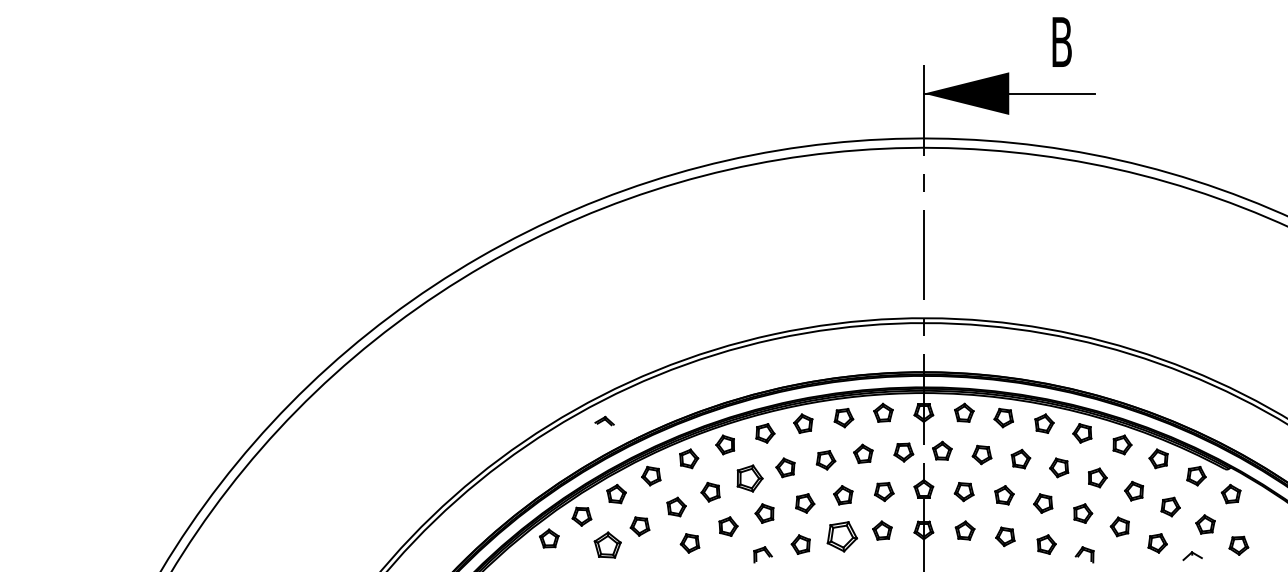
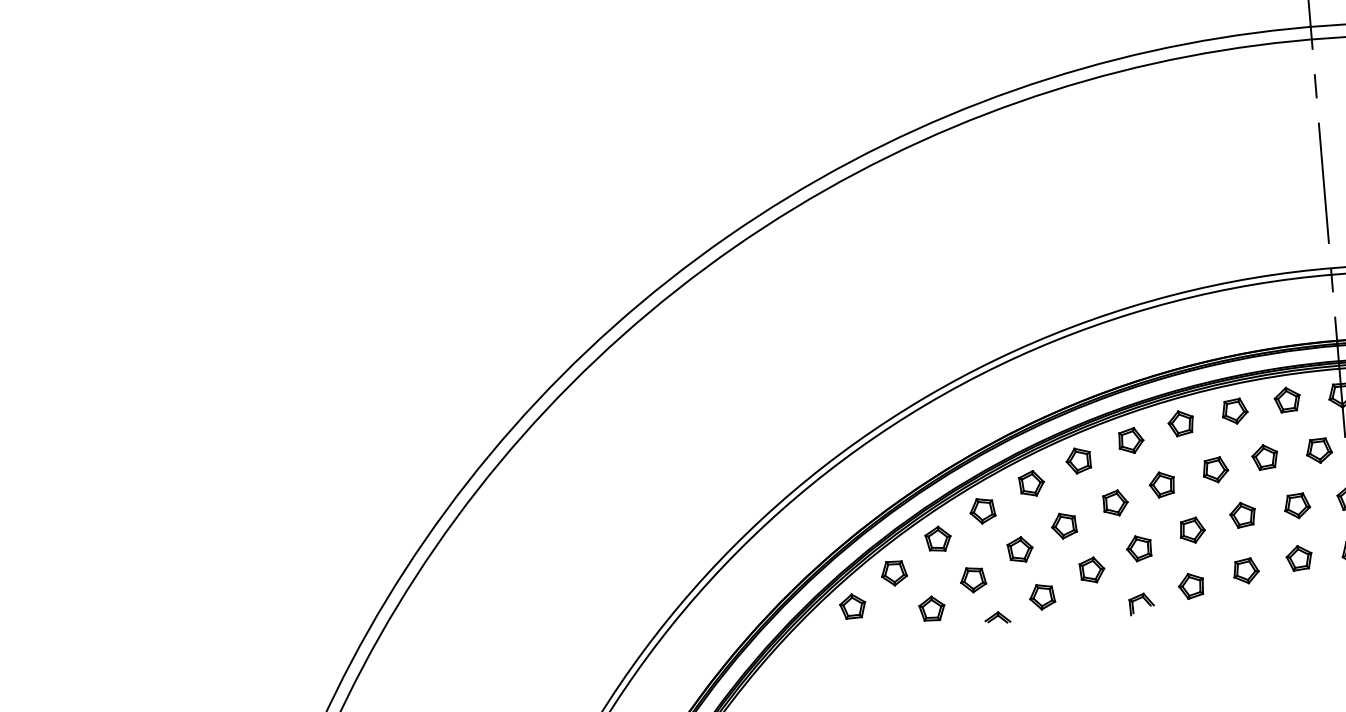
part: (604, 420) -> (997, 617), moved
part: (749, 478) -> (1114, 503), size x0.71
part: (842, 536) -> (1246, 570), size x0.62
part: (607, 545) -> (931, 609), size x0.71

